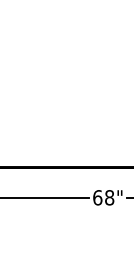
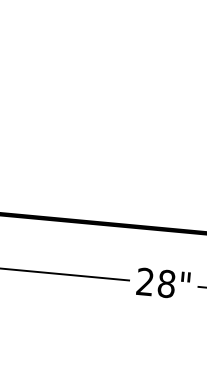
text: (97, 197) -> (144, 281), 68" -> 28"

